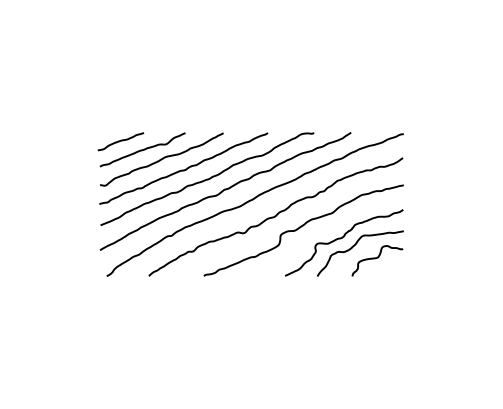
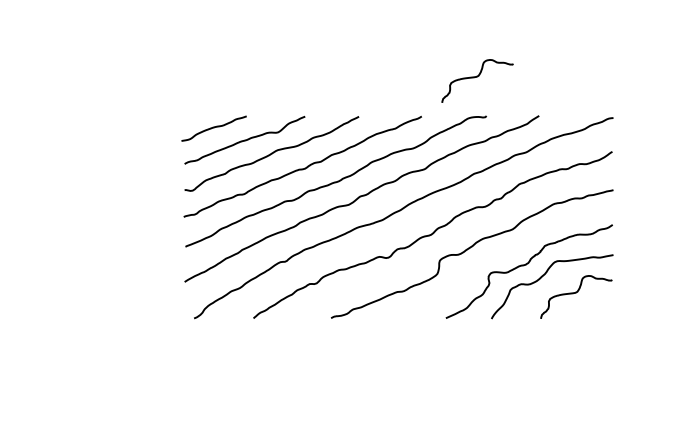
curve: (307, 105) -> (477, 77), added

